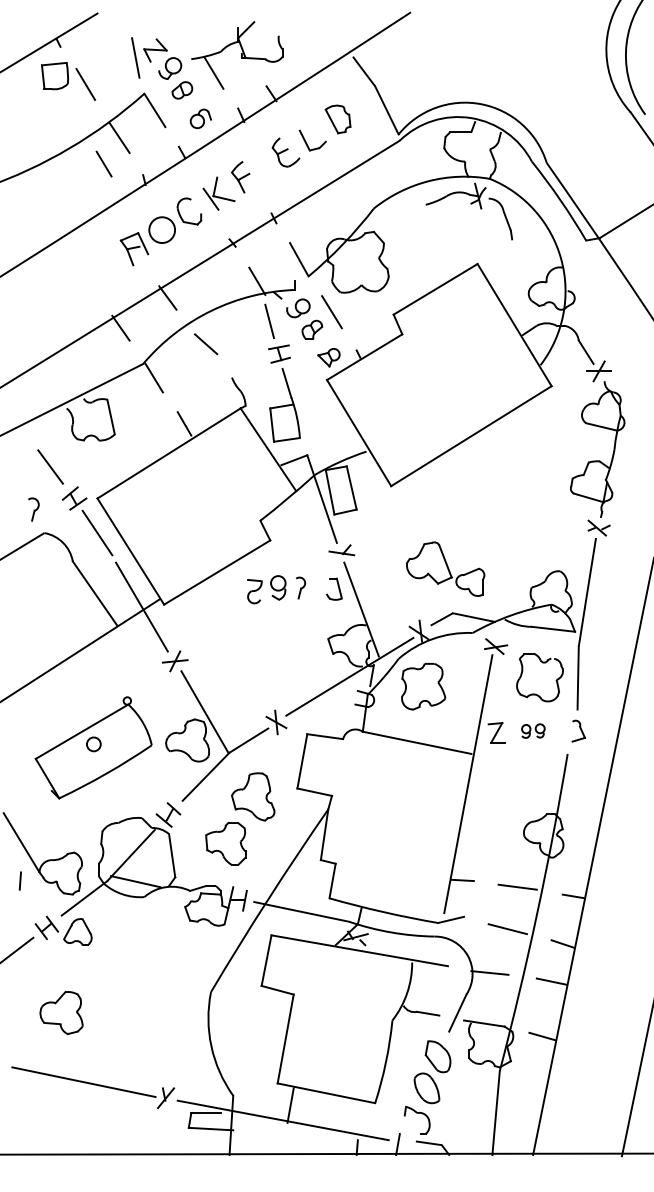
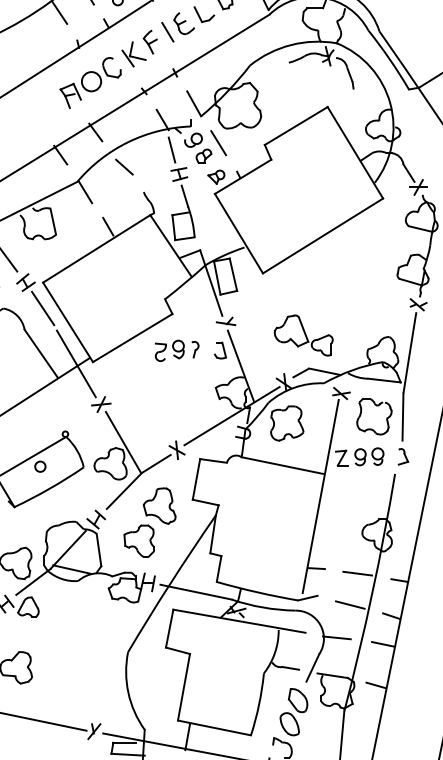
line: (103, 163) -> (167, 31), moved
part: (533, 730) -> (369, 456), size x1.67

